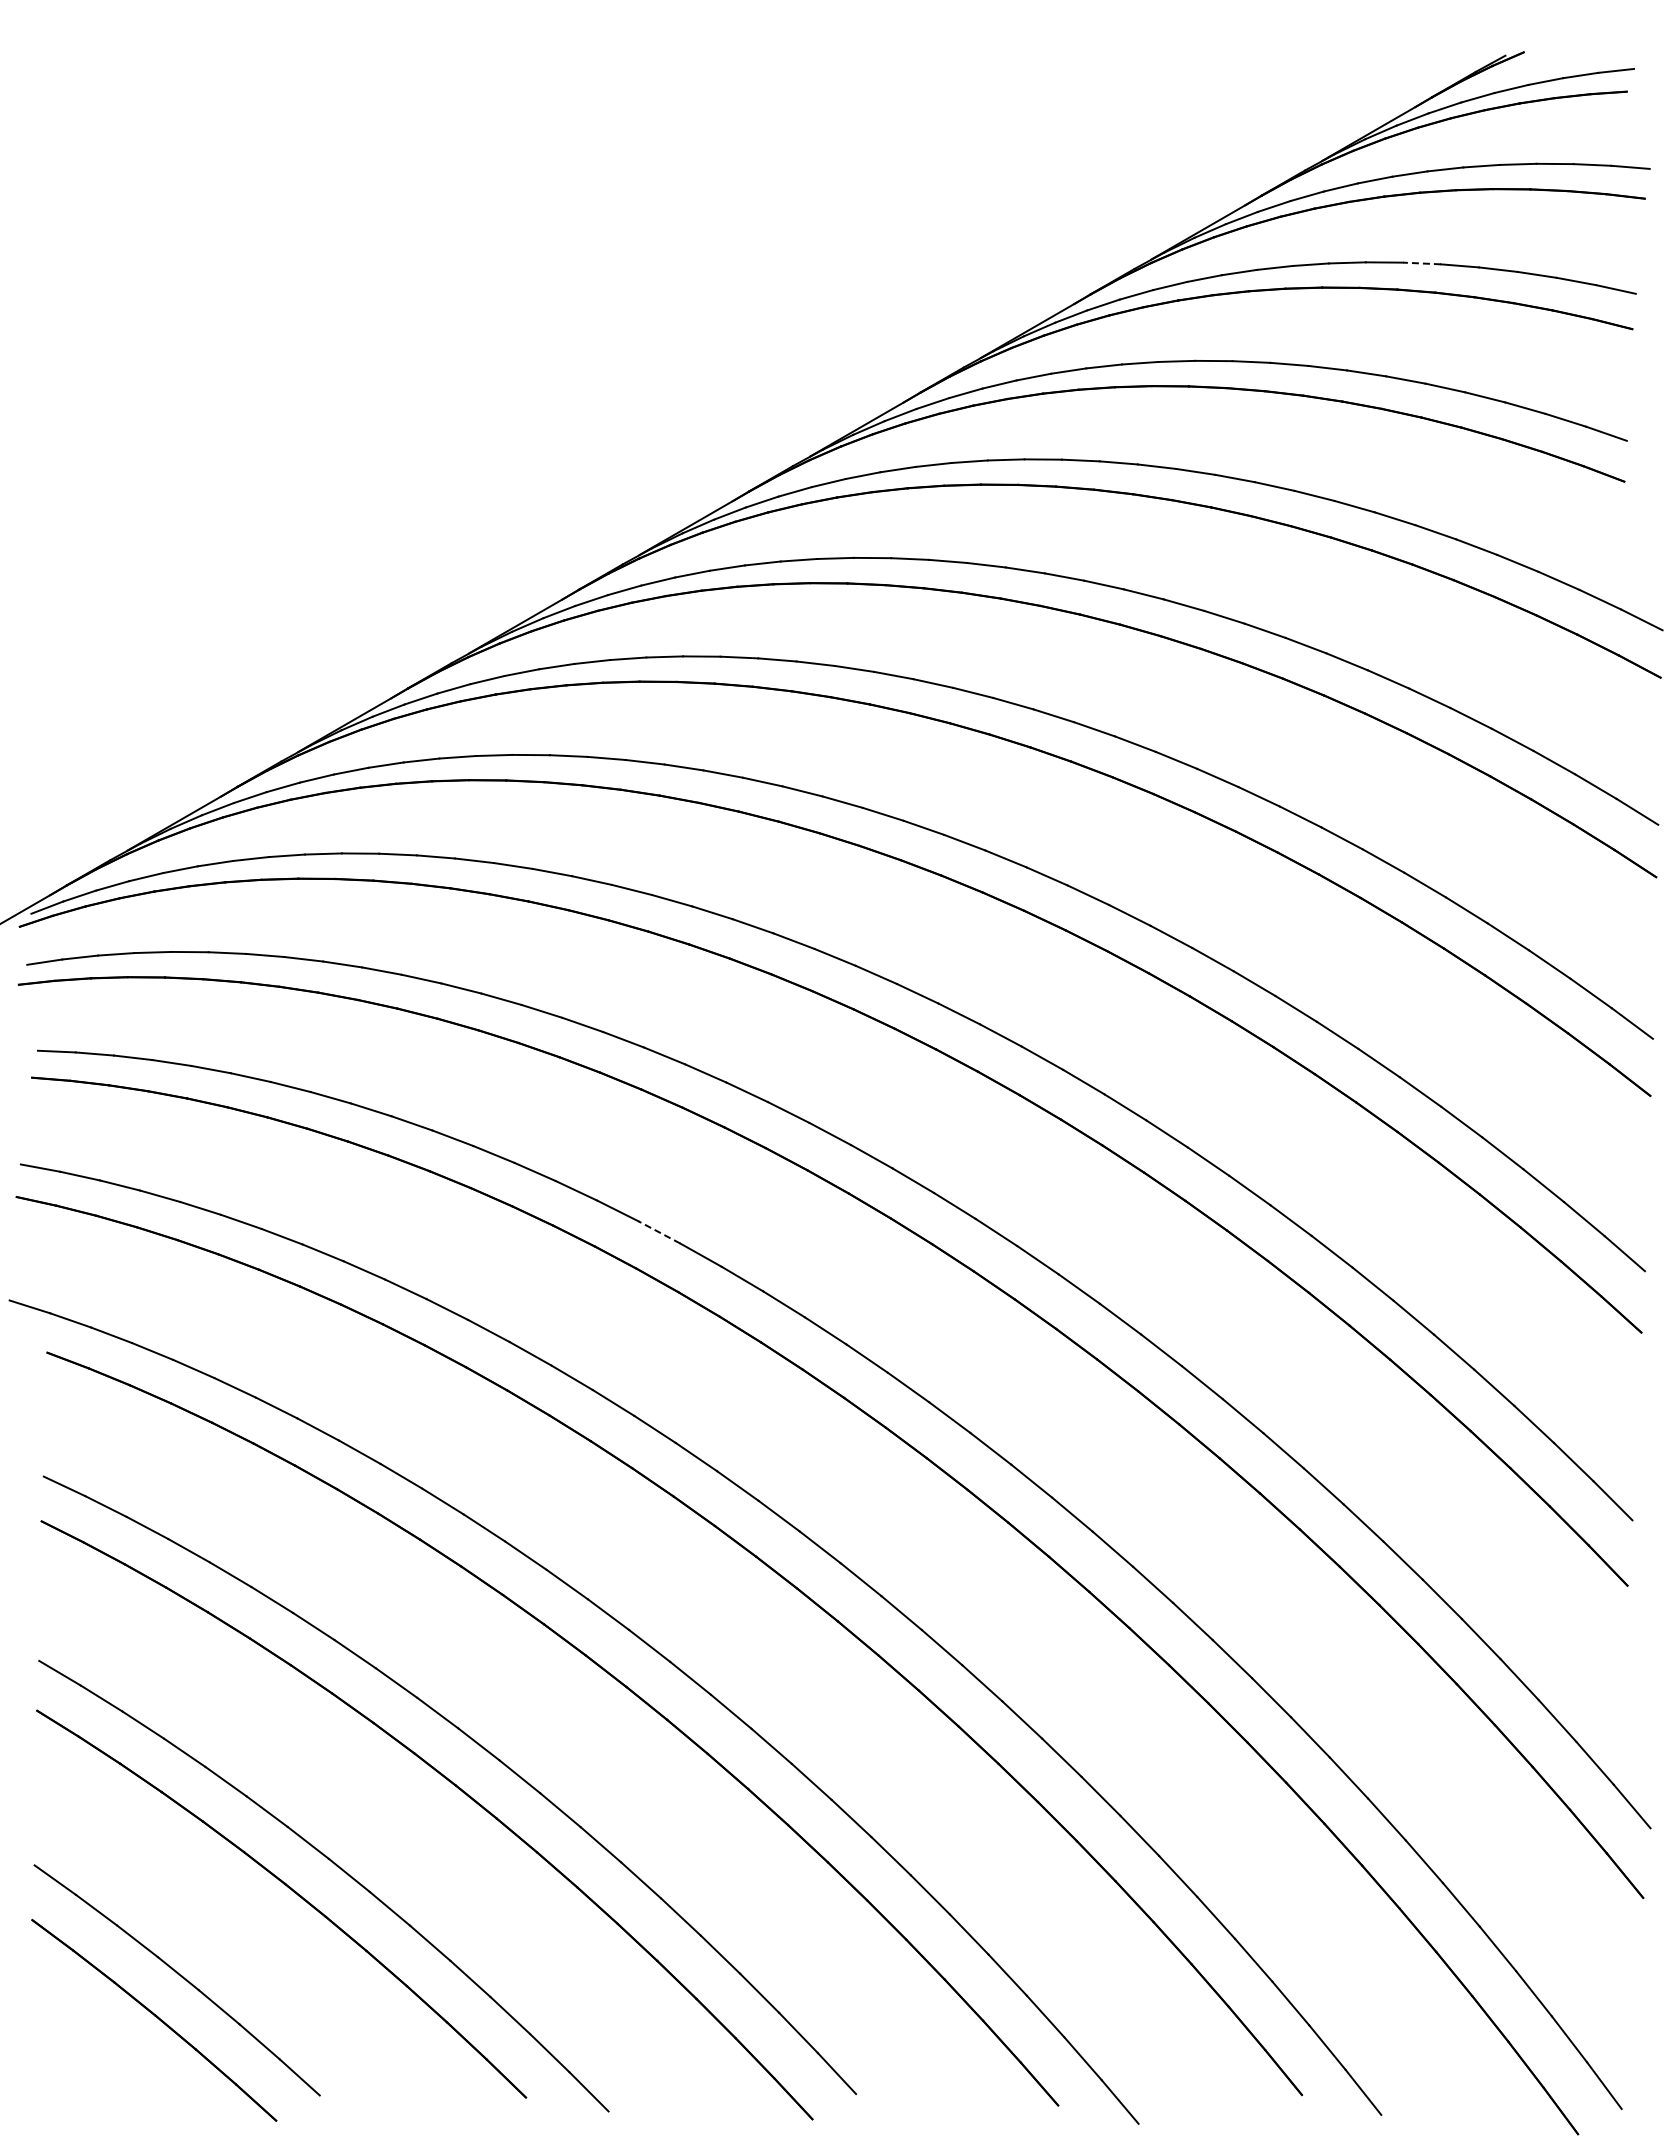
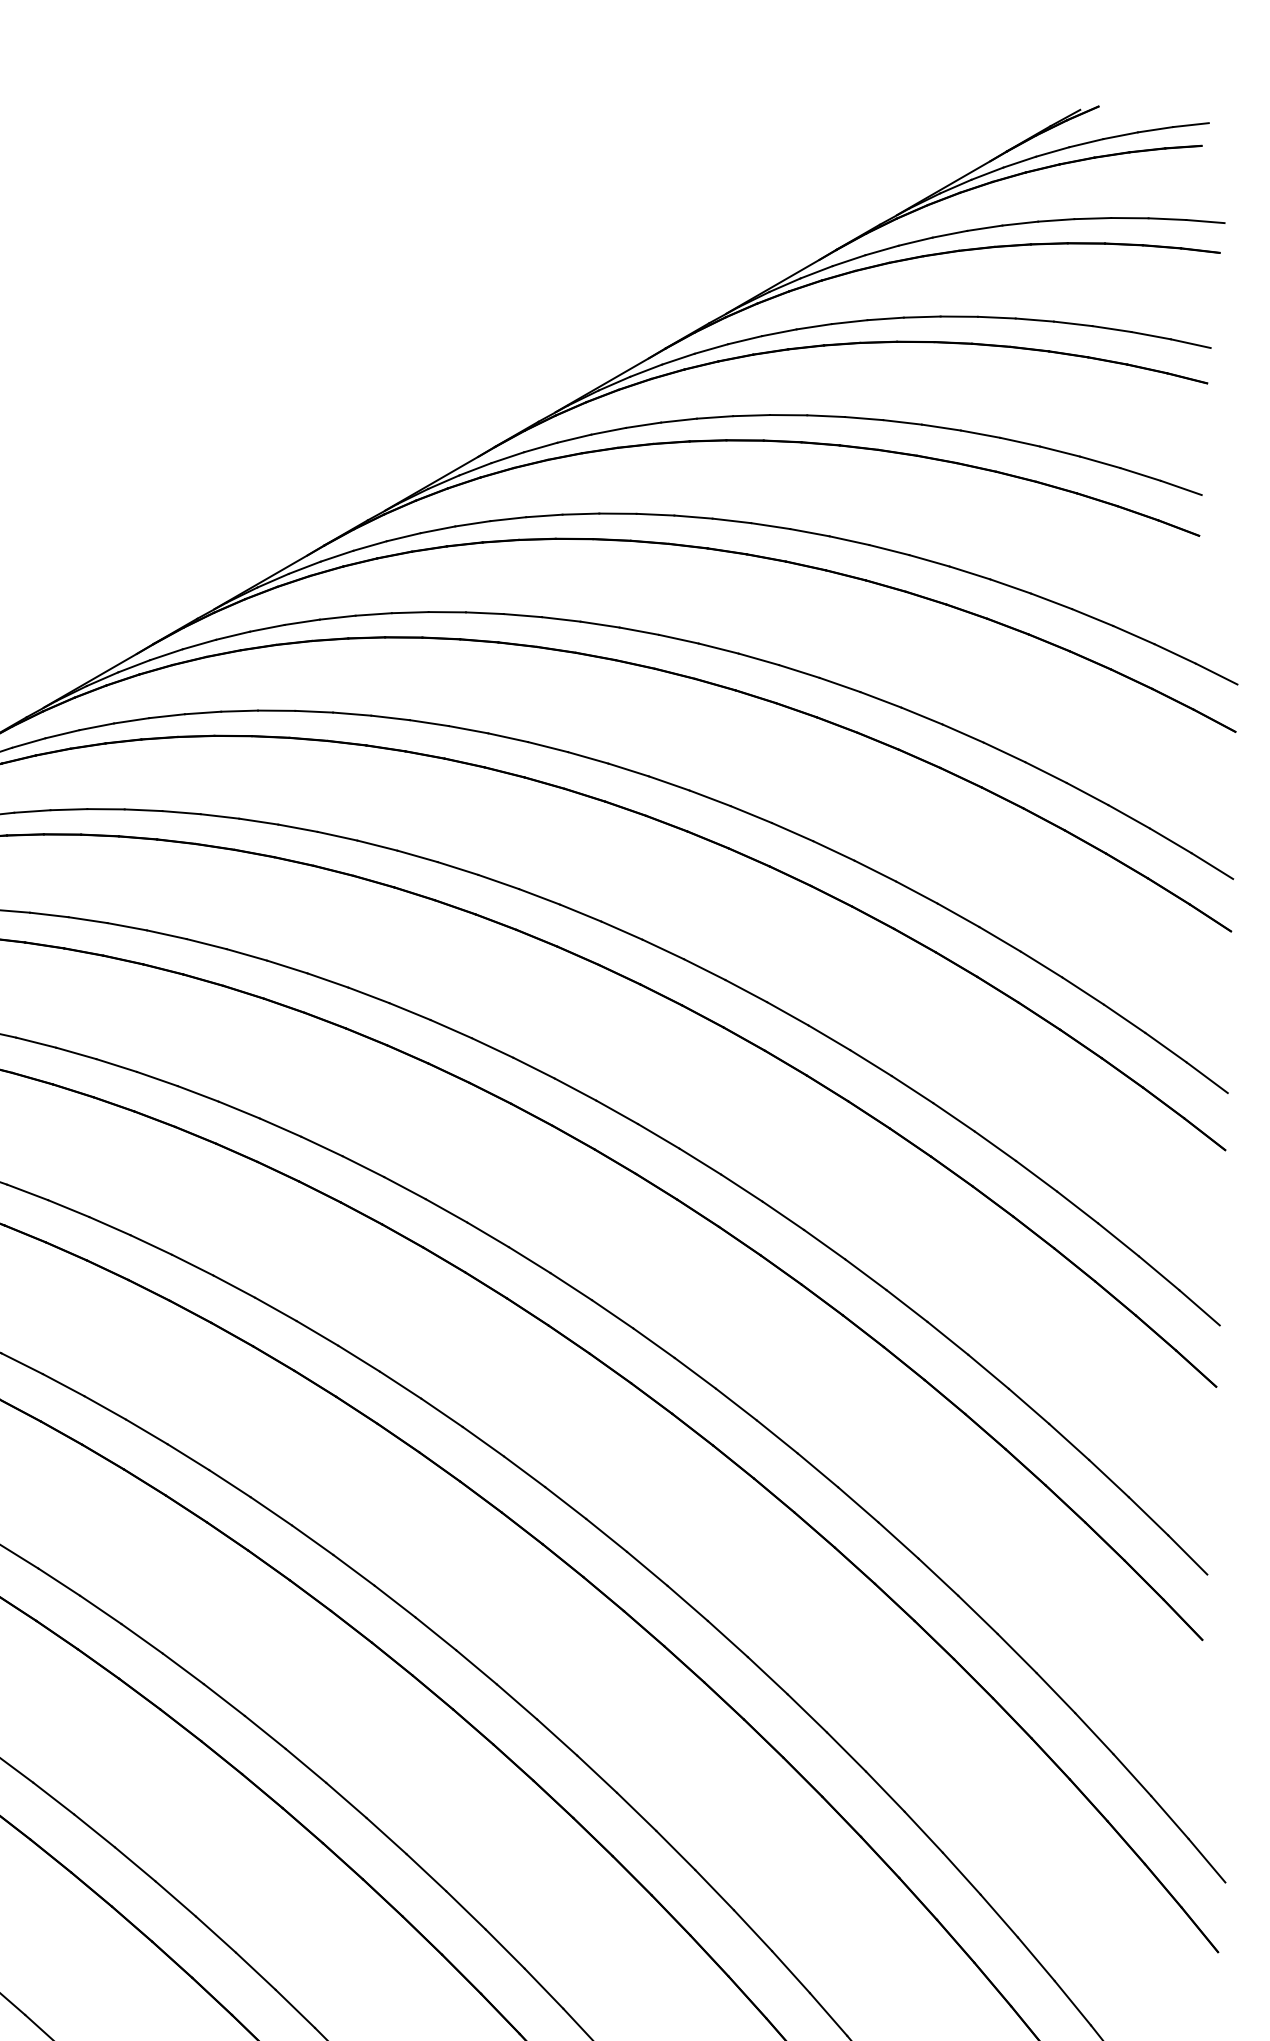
line: (1421, 263) -> (996, 317), dashed -> solid
line: (659, 1232) -> (234, 1286), dashed -> solid

